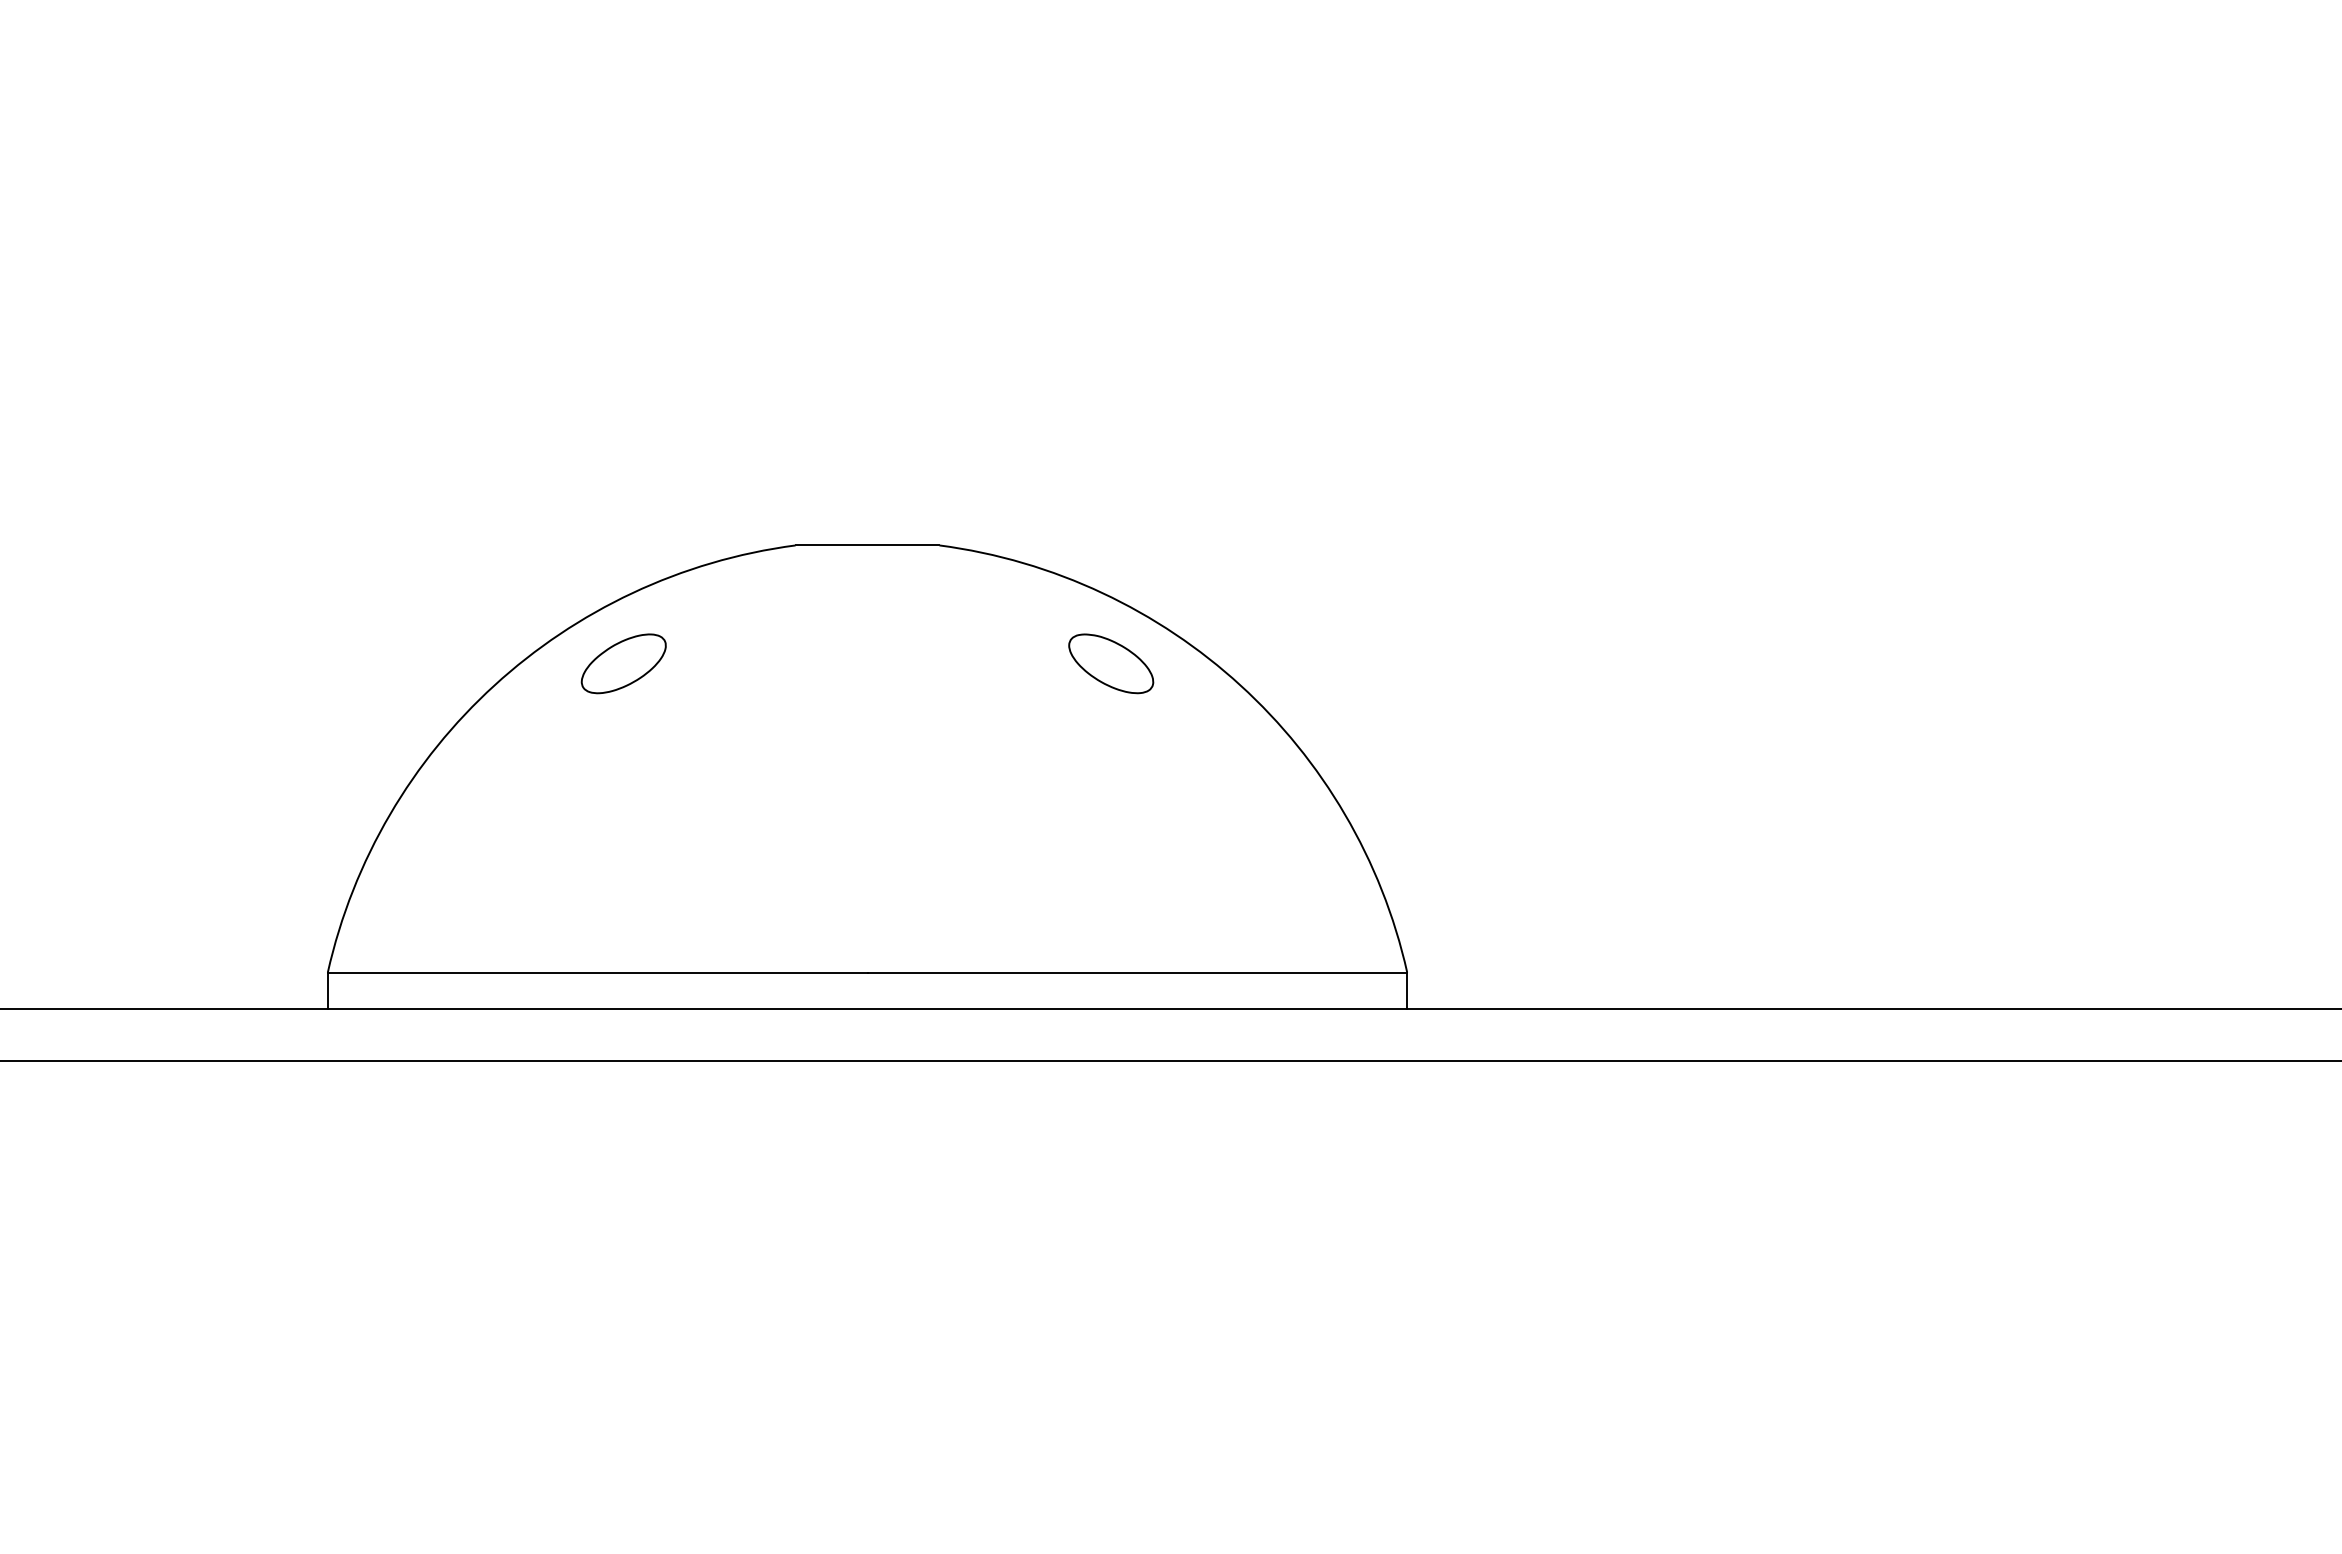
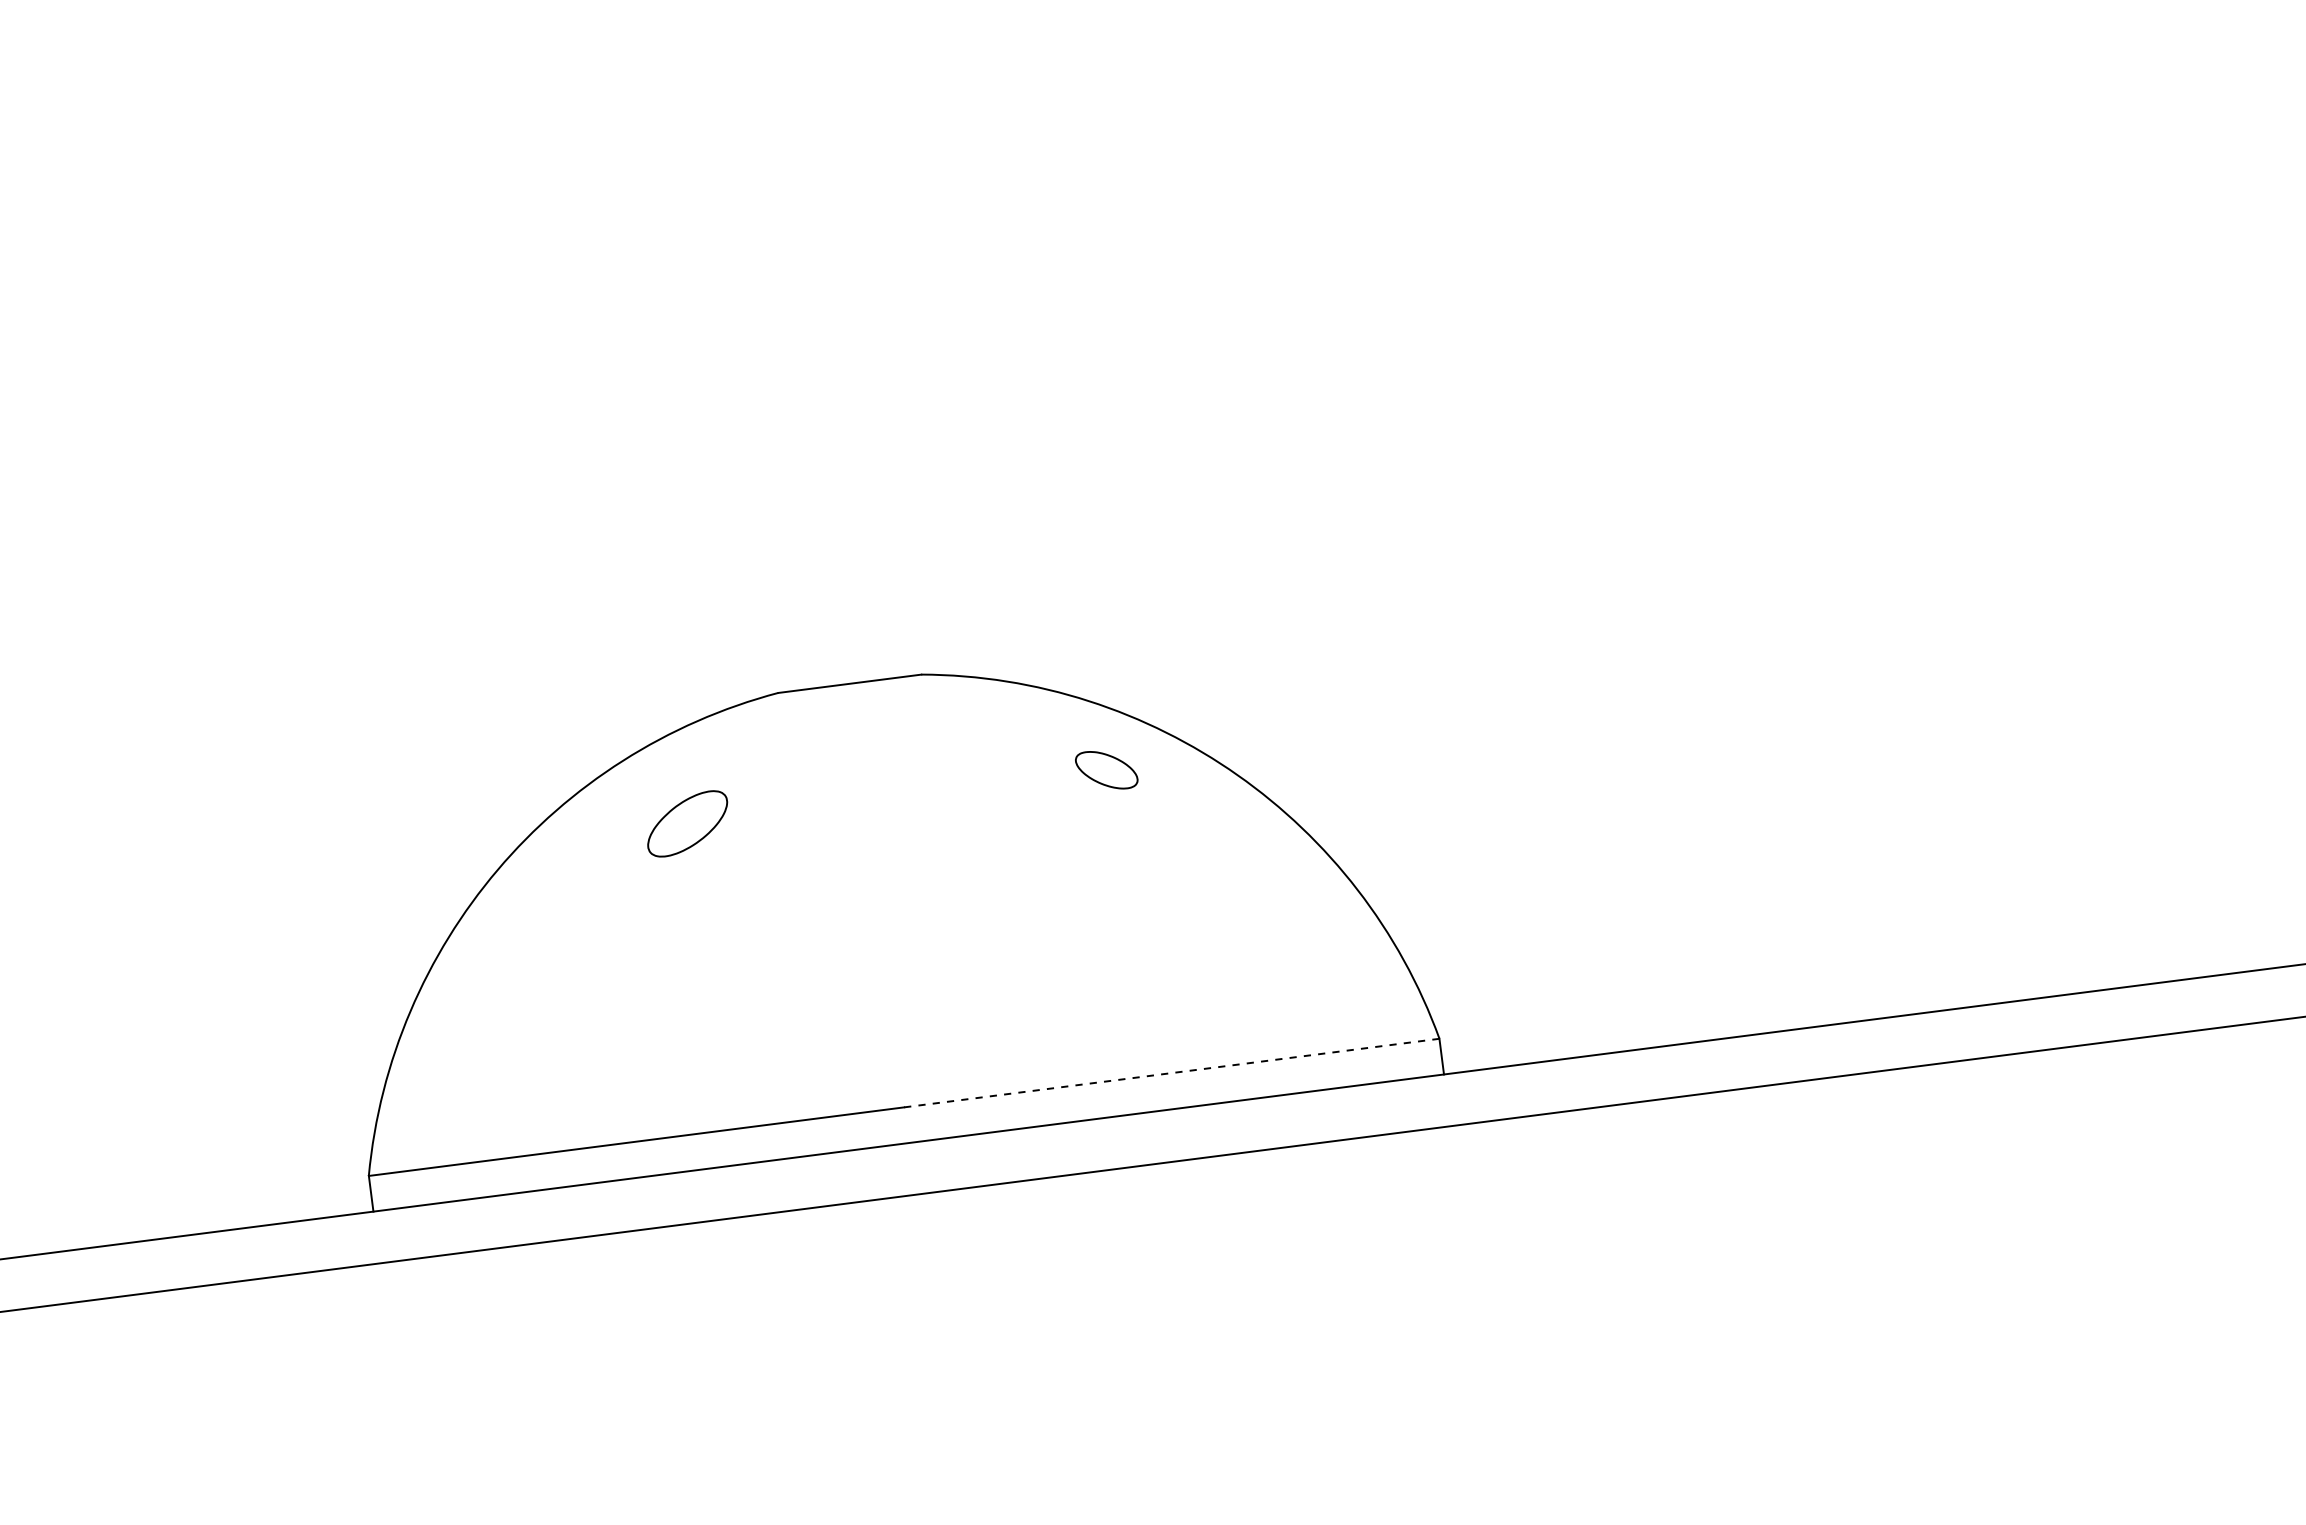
part: (623, 663) -> (687, 823), moved
part: (1111, 663) -> (1106, 769), size x0.7
line: (1137, 972) -> (1171, 1073), solid -> dashed

